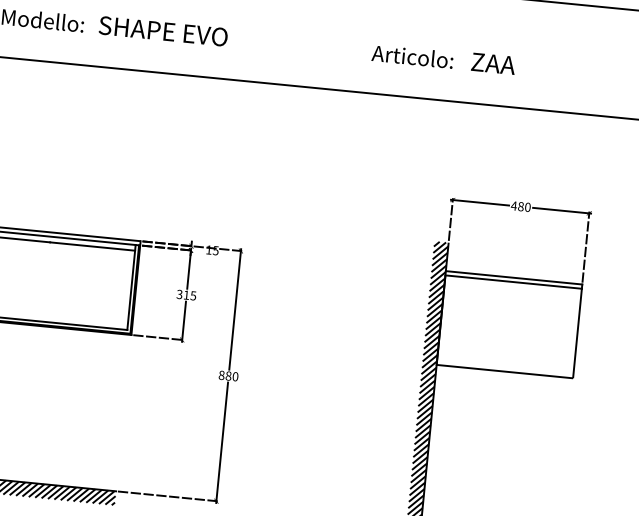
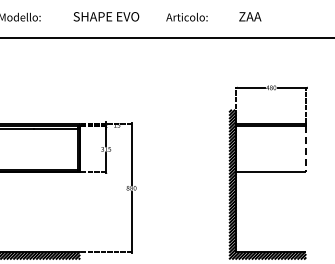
text: (163, 30) -> (106, 16), moved
text: (411, 55) -> (186, 16), moved
line: (577, 333) -> (306, 149), solid -> dashed

